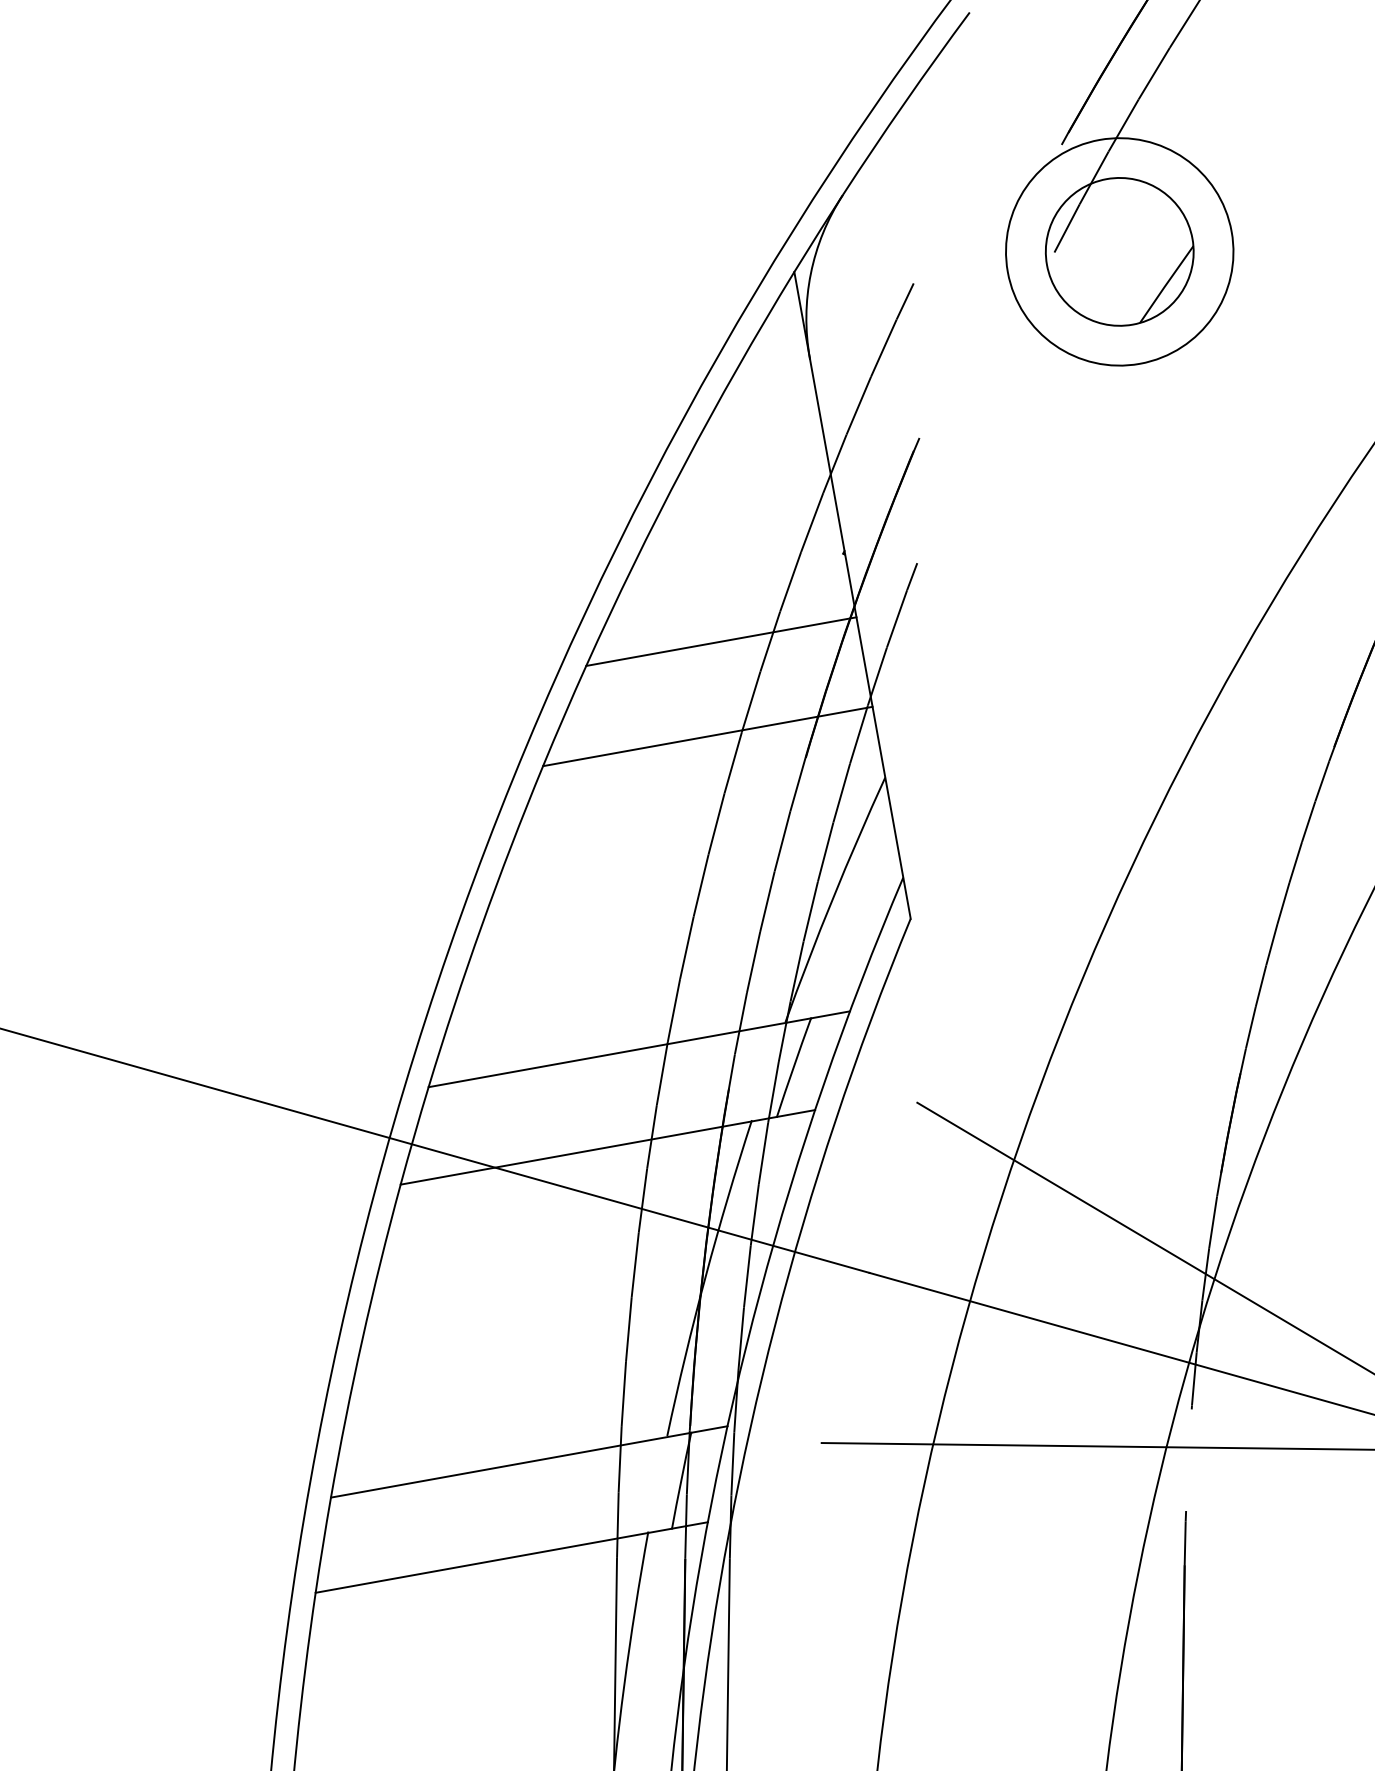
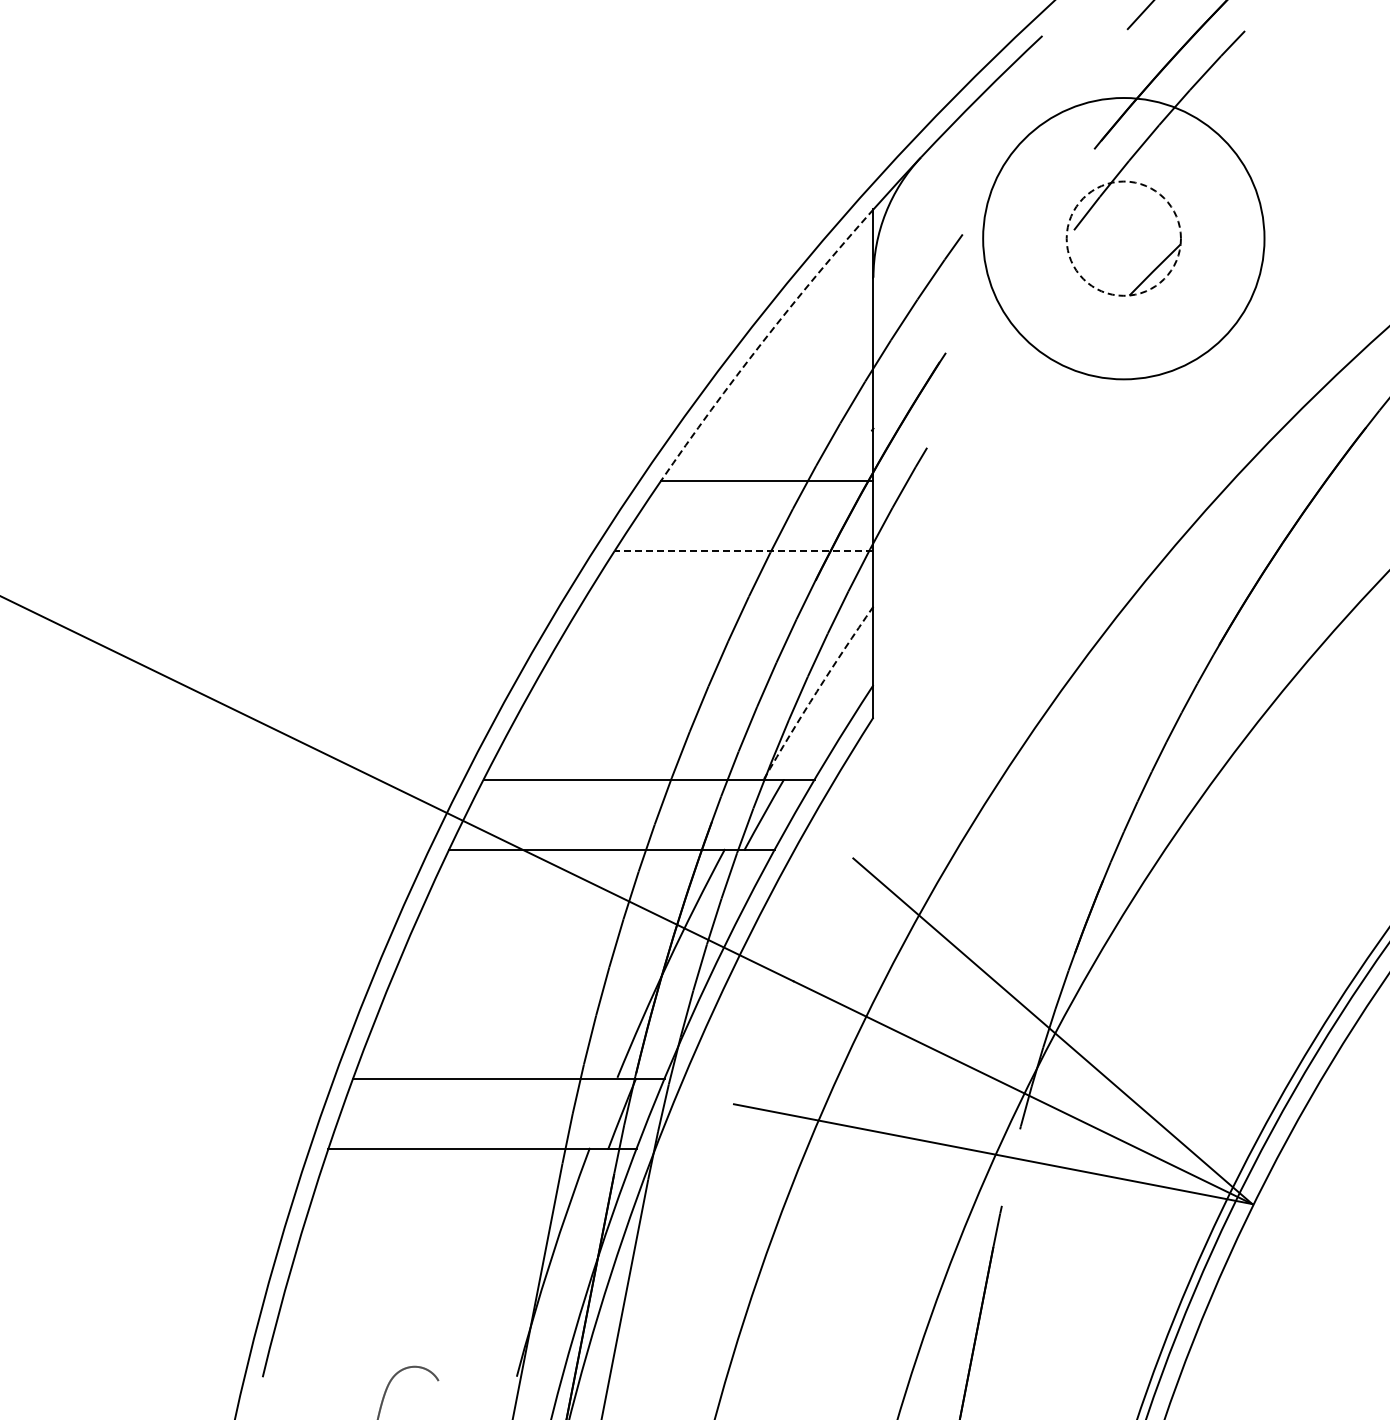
circle: (1119, 251) -> (1123, 238), size x1.6
circle: (1119, 251) -> (1123, 238), solid -> dashed
arc: (684, 465) -> (763, 341), solid -> dashed
line: (707, 737) -> (743, 551), solid -> dashed
arc: (832, 898) -> (816, 691), solid -> dashed

